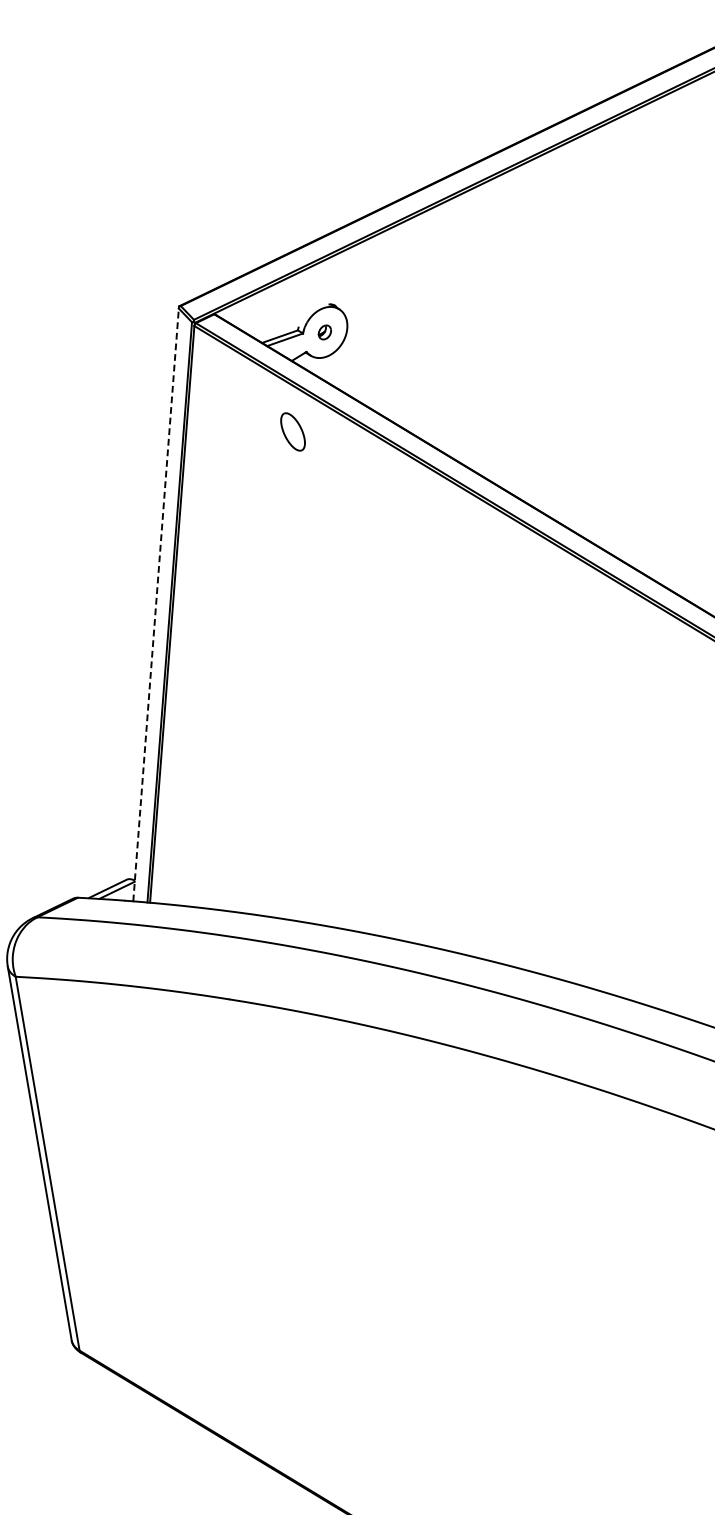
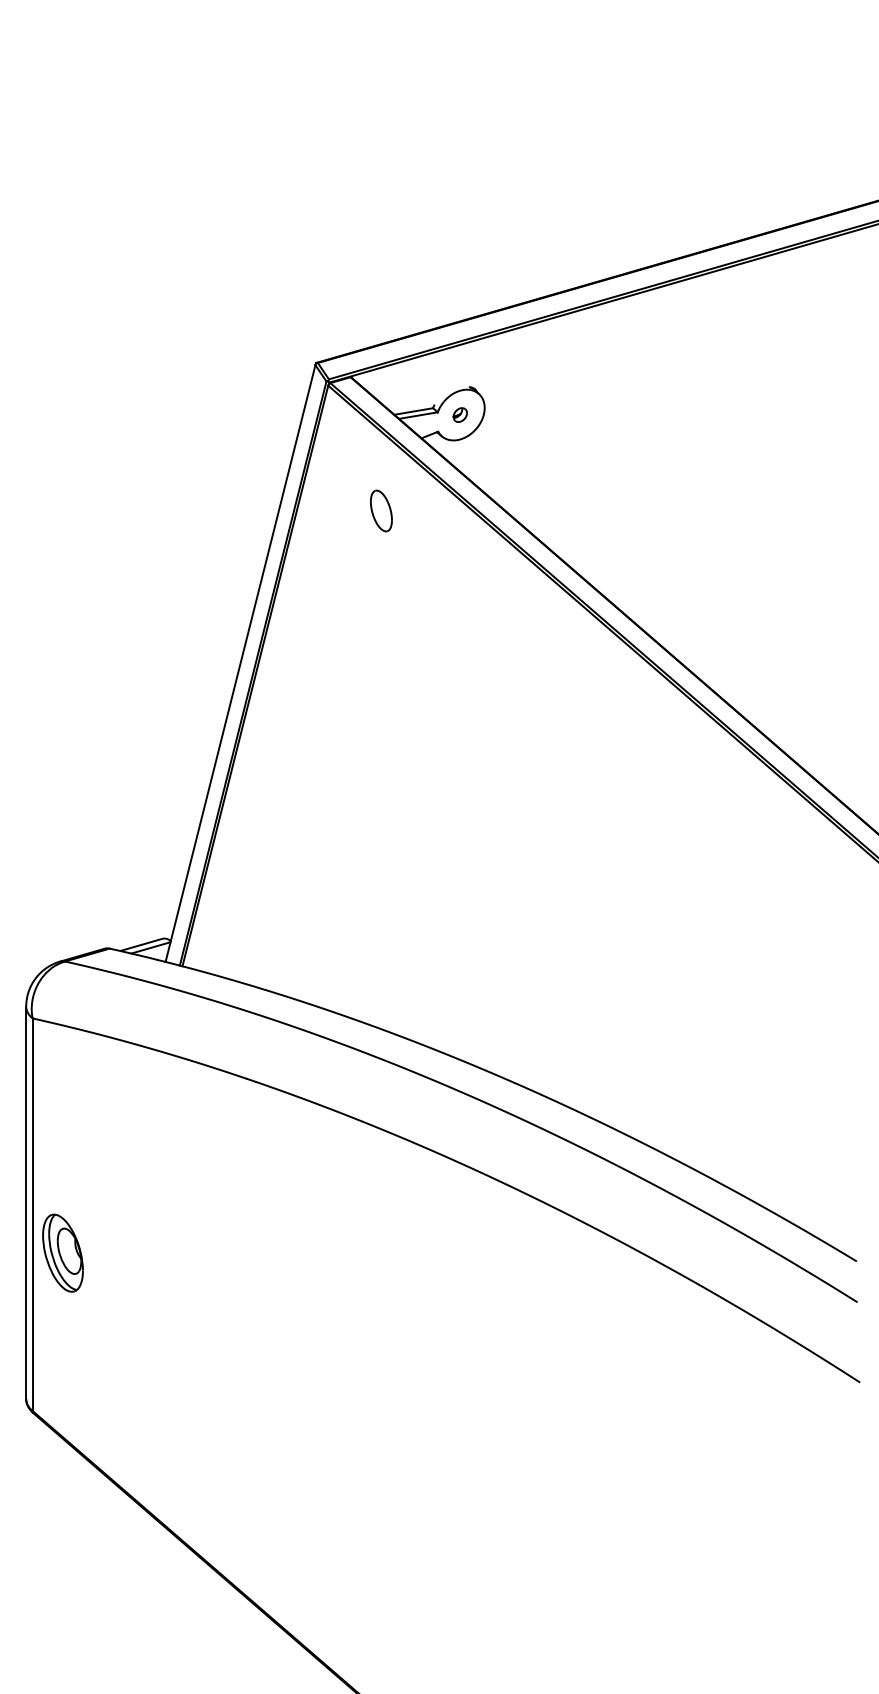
part: (293, 431) -> (381, 510), moved
line: (156, 604) -> (240, 663), dashed -> solid
part: (82, 1194) -> (62, 1252), added

